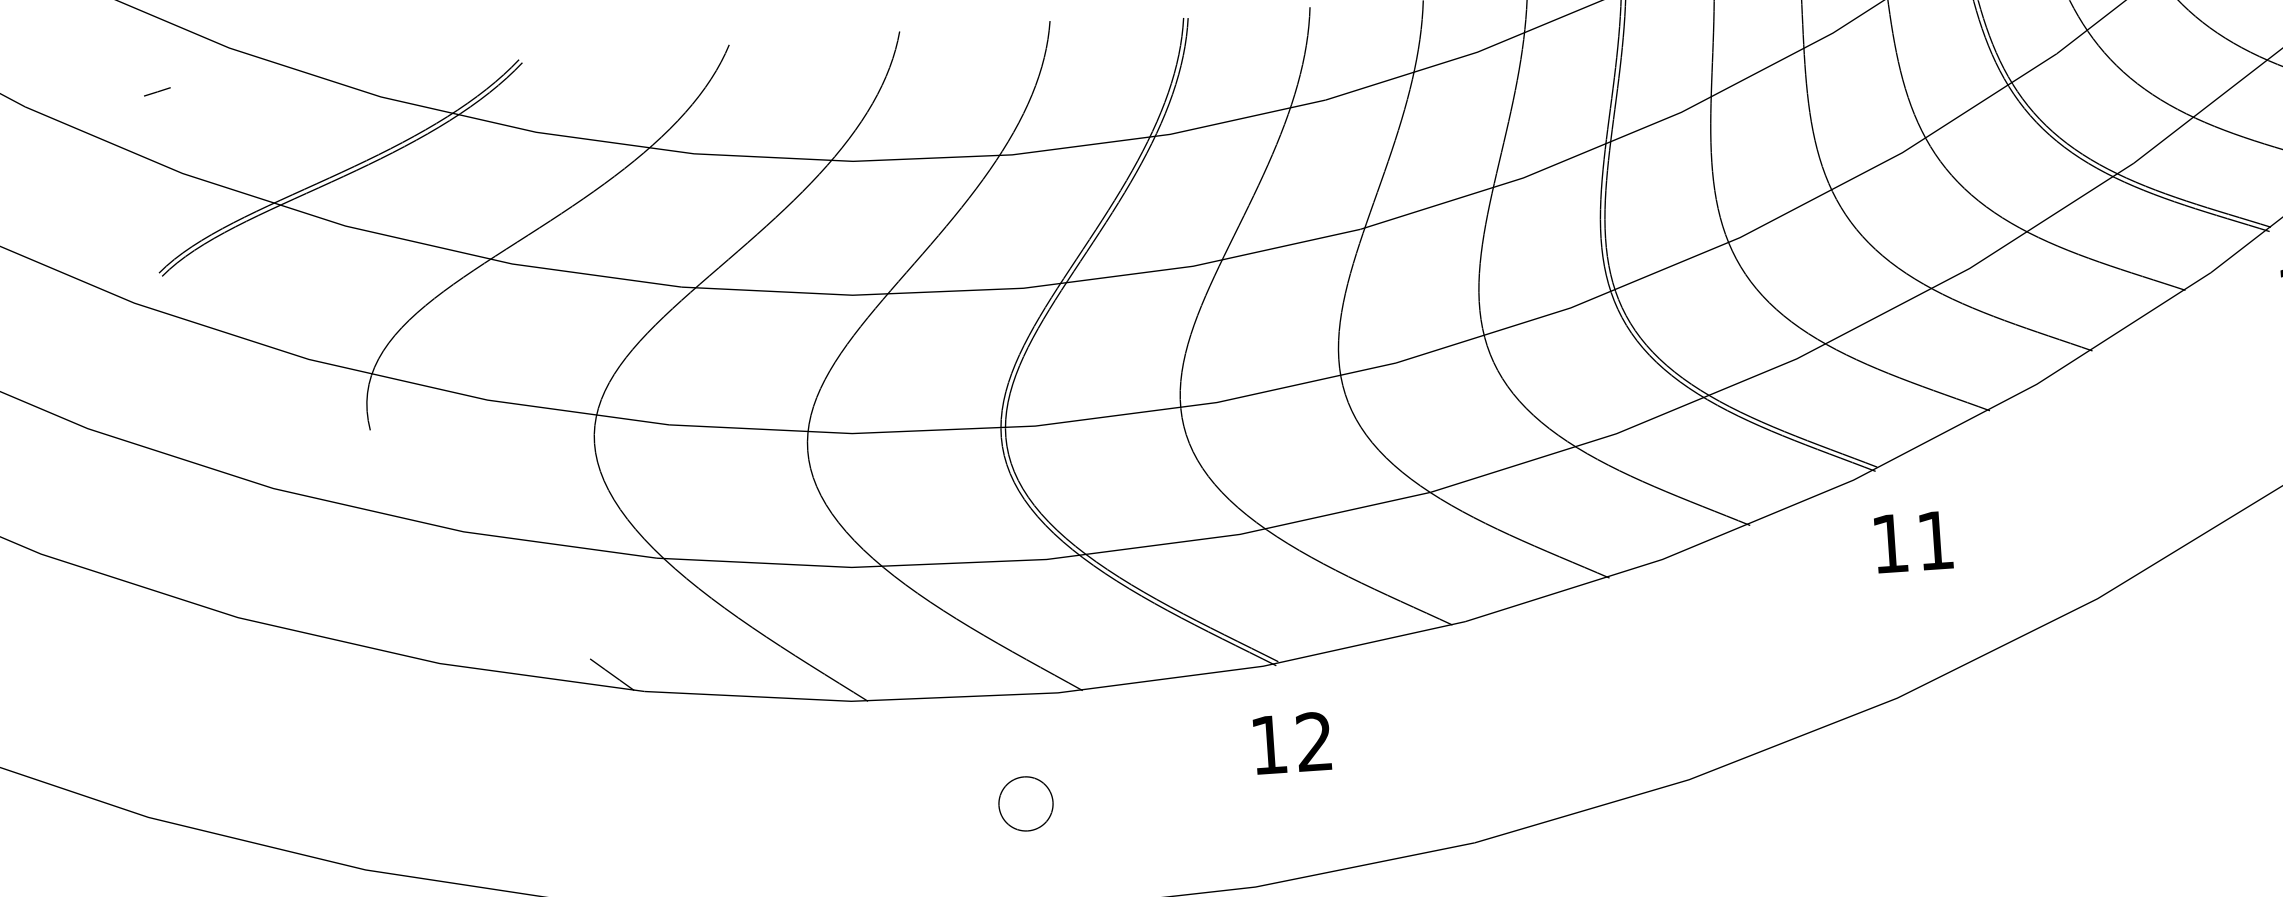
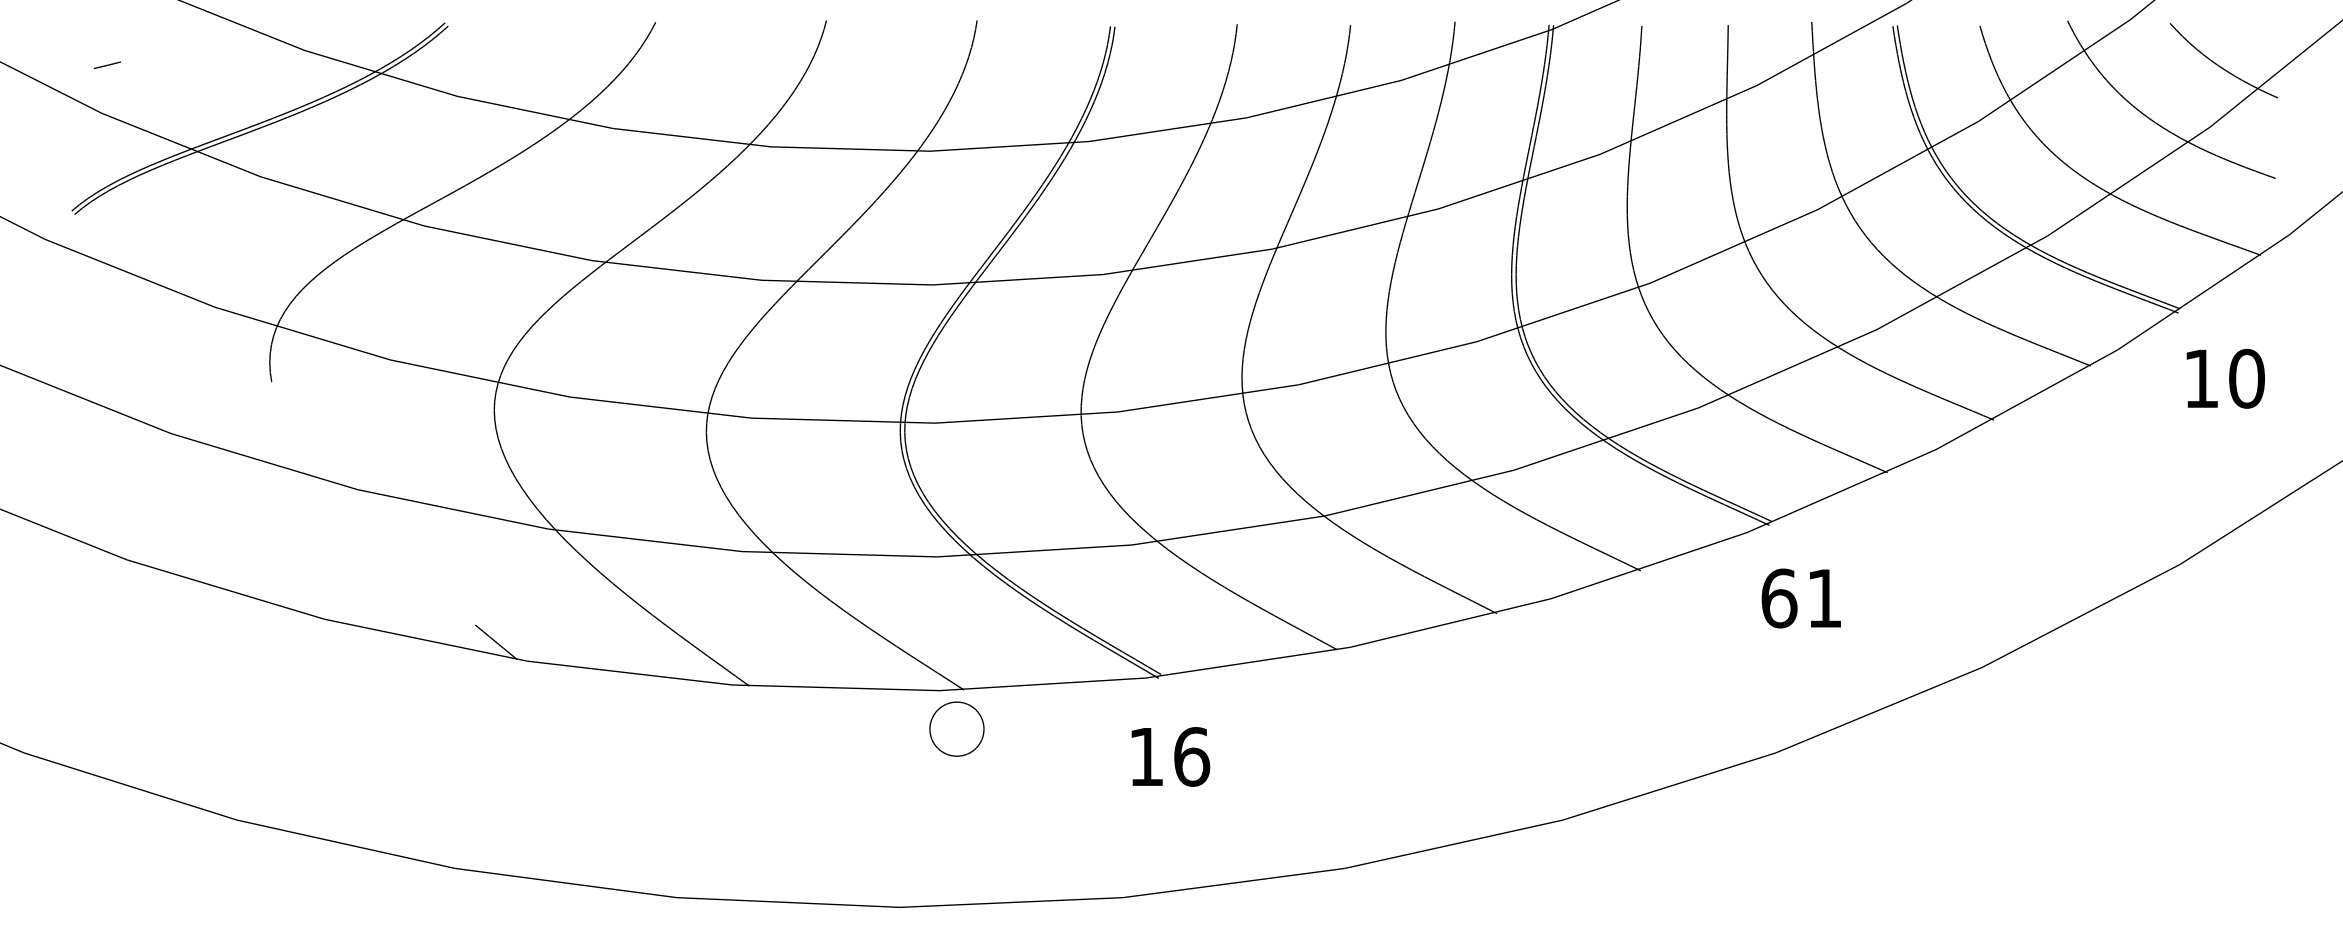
line: (156, 92) -> (106, 65), moved
text: (1890, 543) -> (1779, 598), 11 -> 61
text: (1315, 741) -> (1192, 756), 12 -> 16
part: (1025, 803) -> (956, 728), moved

